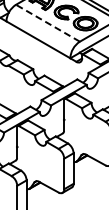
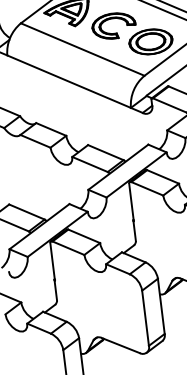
line: (47, 23) -> (81, 50), dashed -> solid

